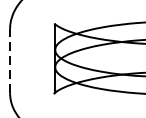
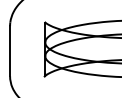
line: (10, 60) -> (10, 50), dashed -> solid

